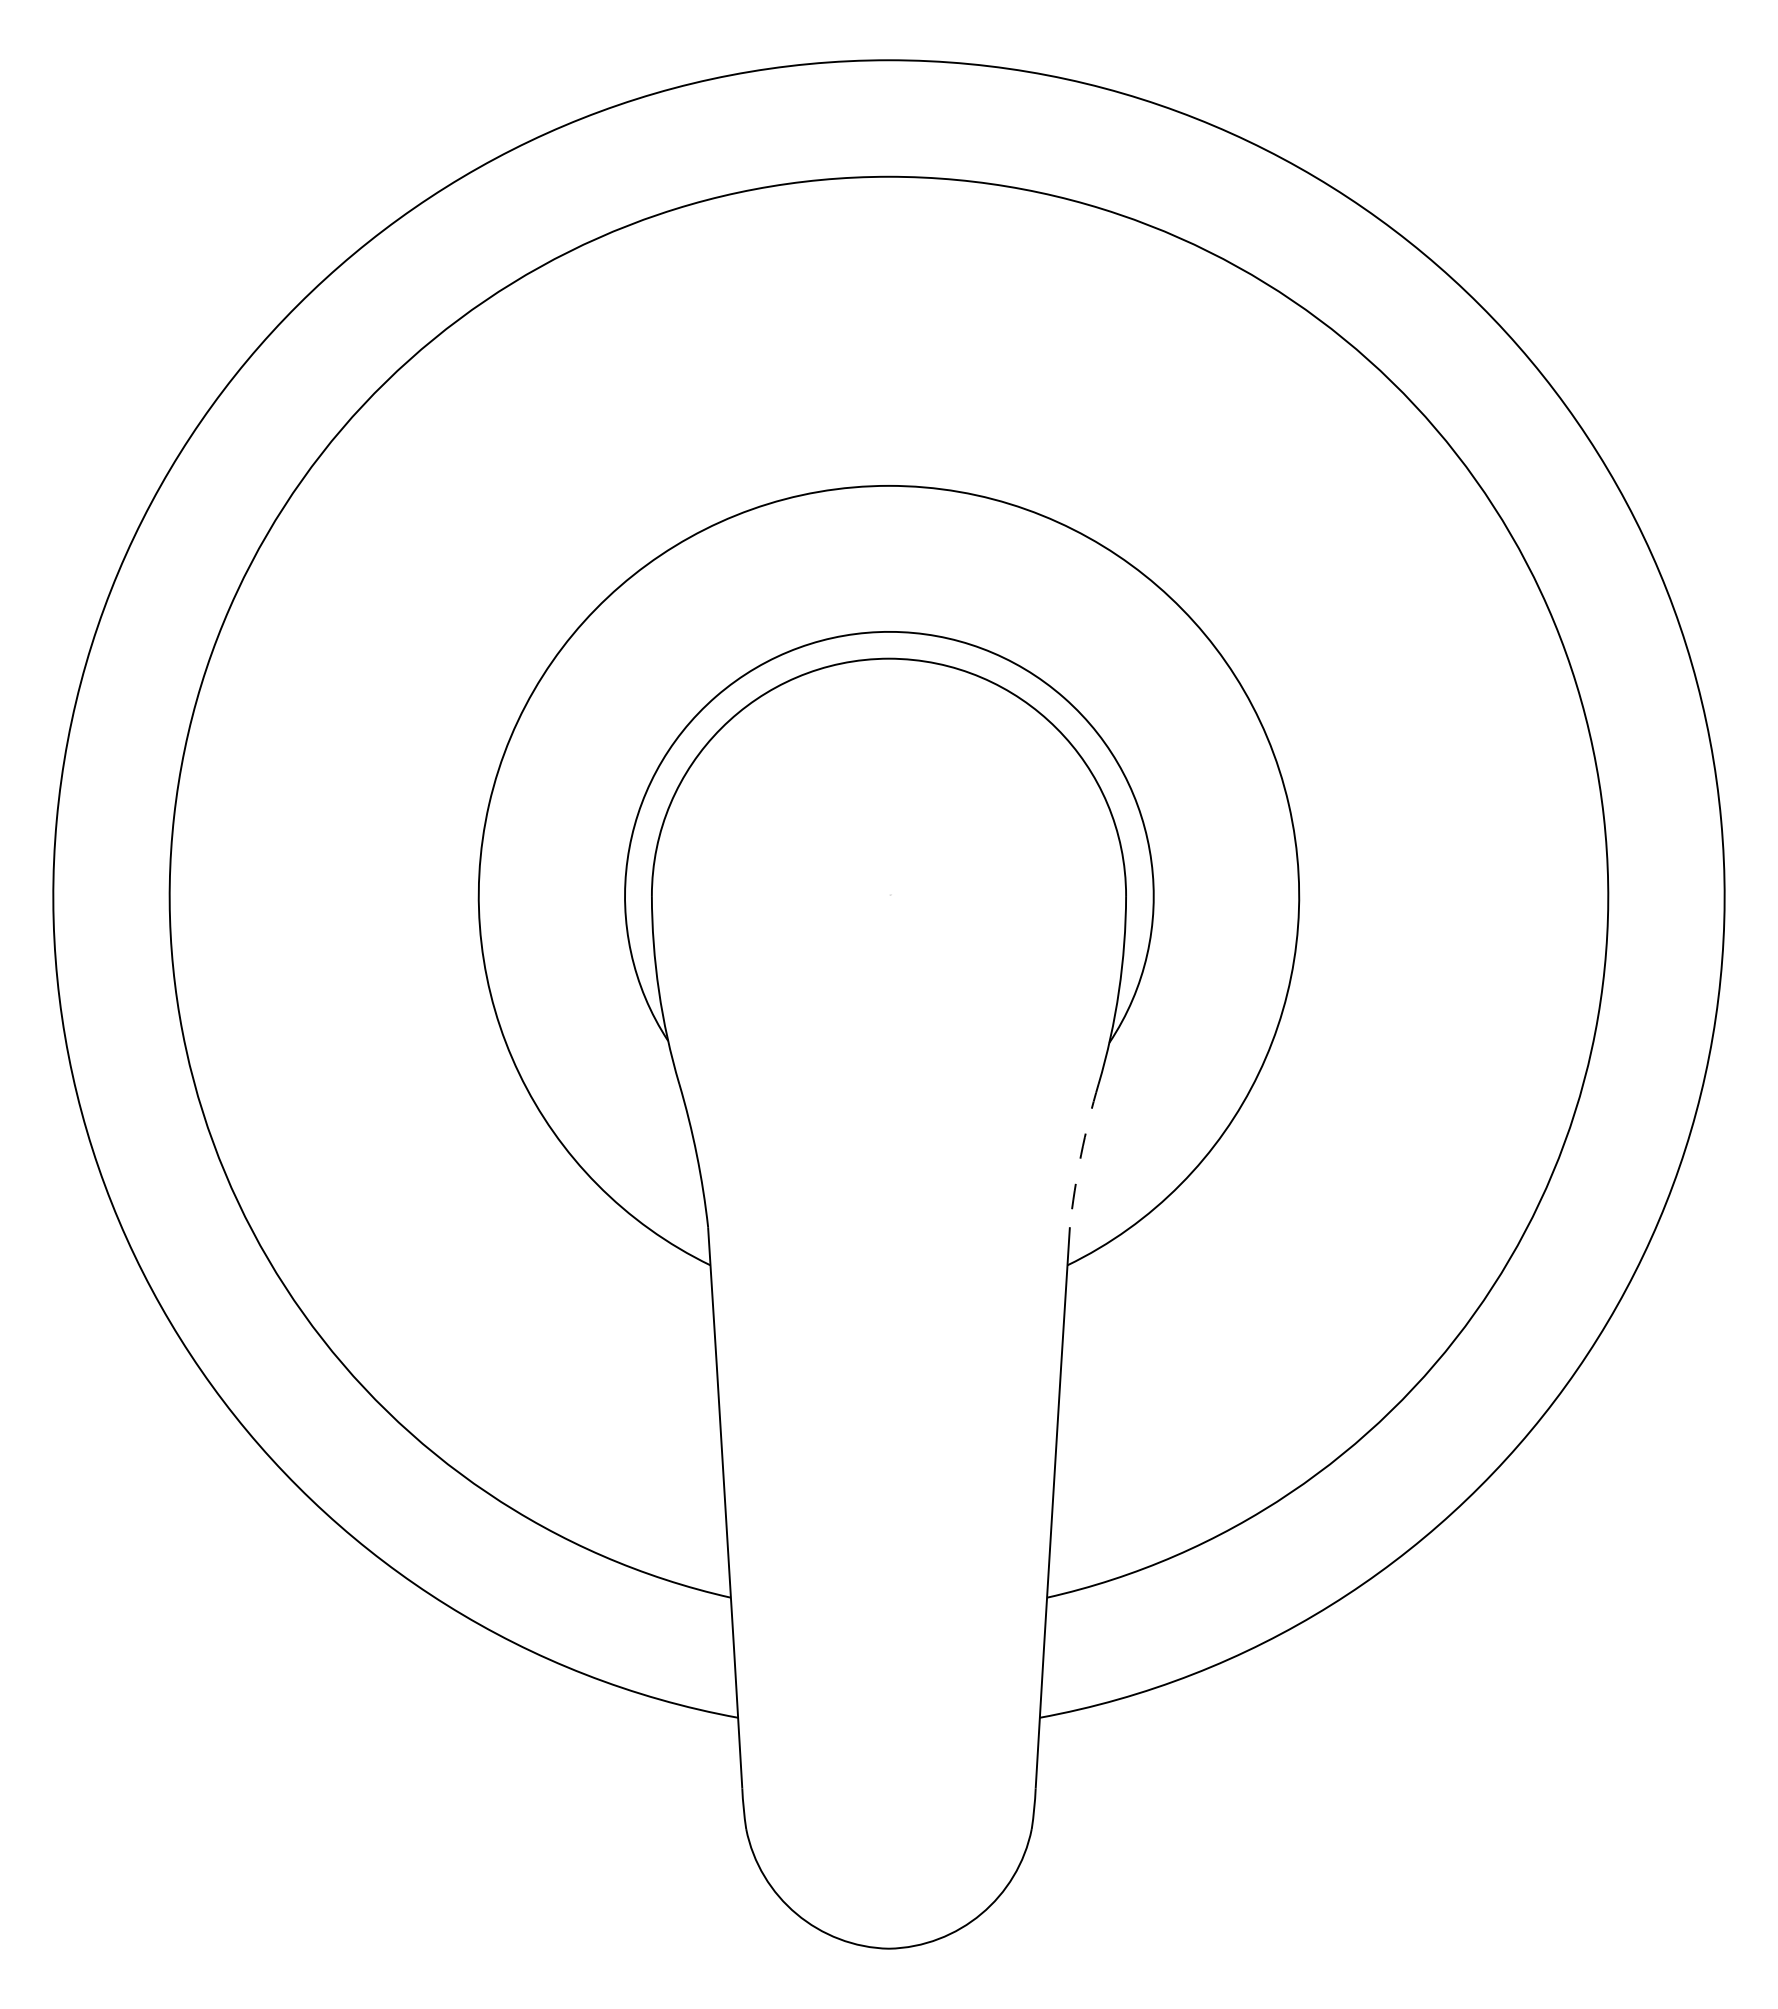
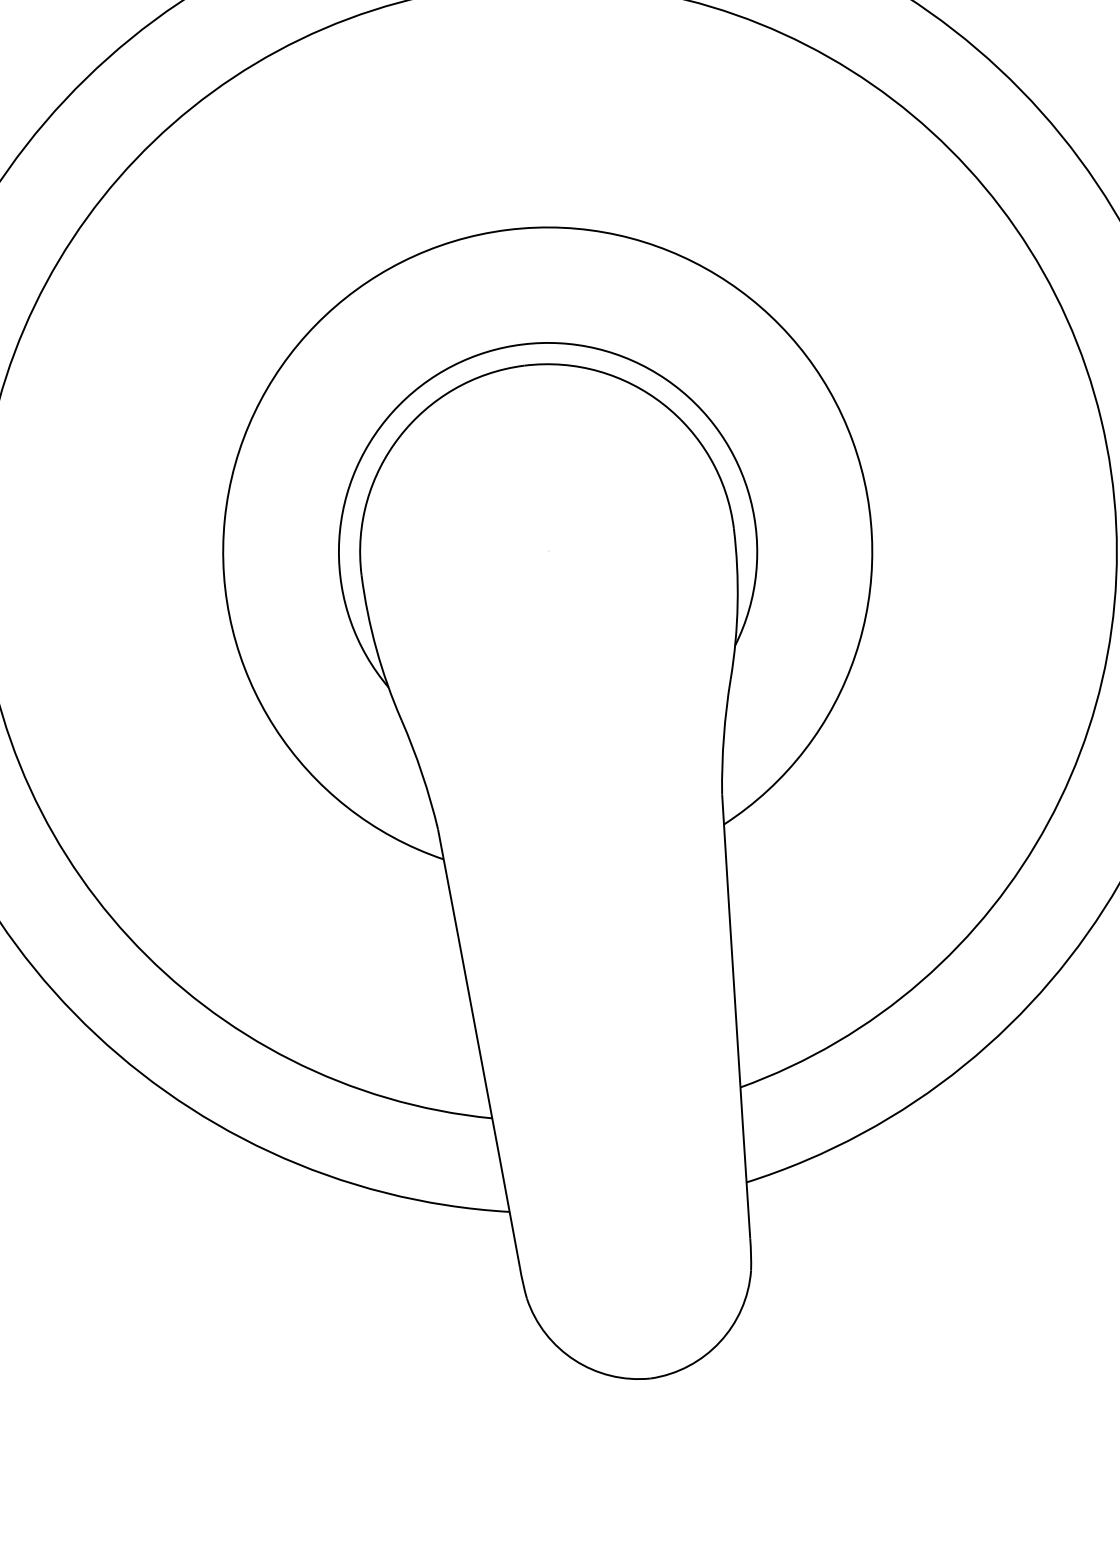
arc: (1081, 1154) -> (724, 736), dashed -> solid

